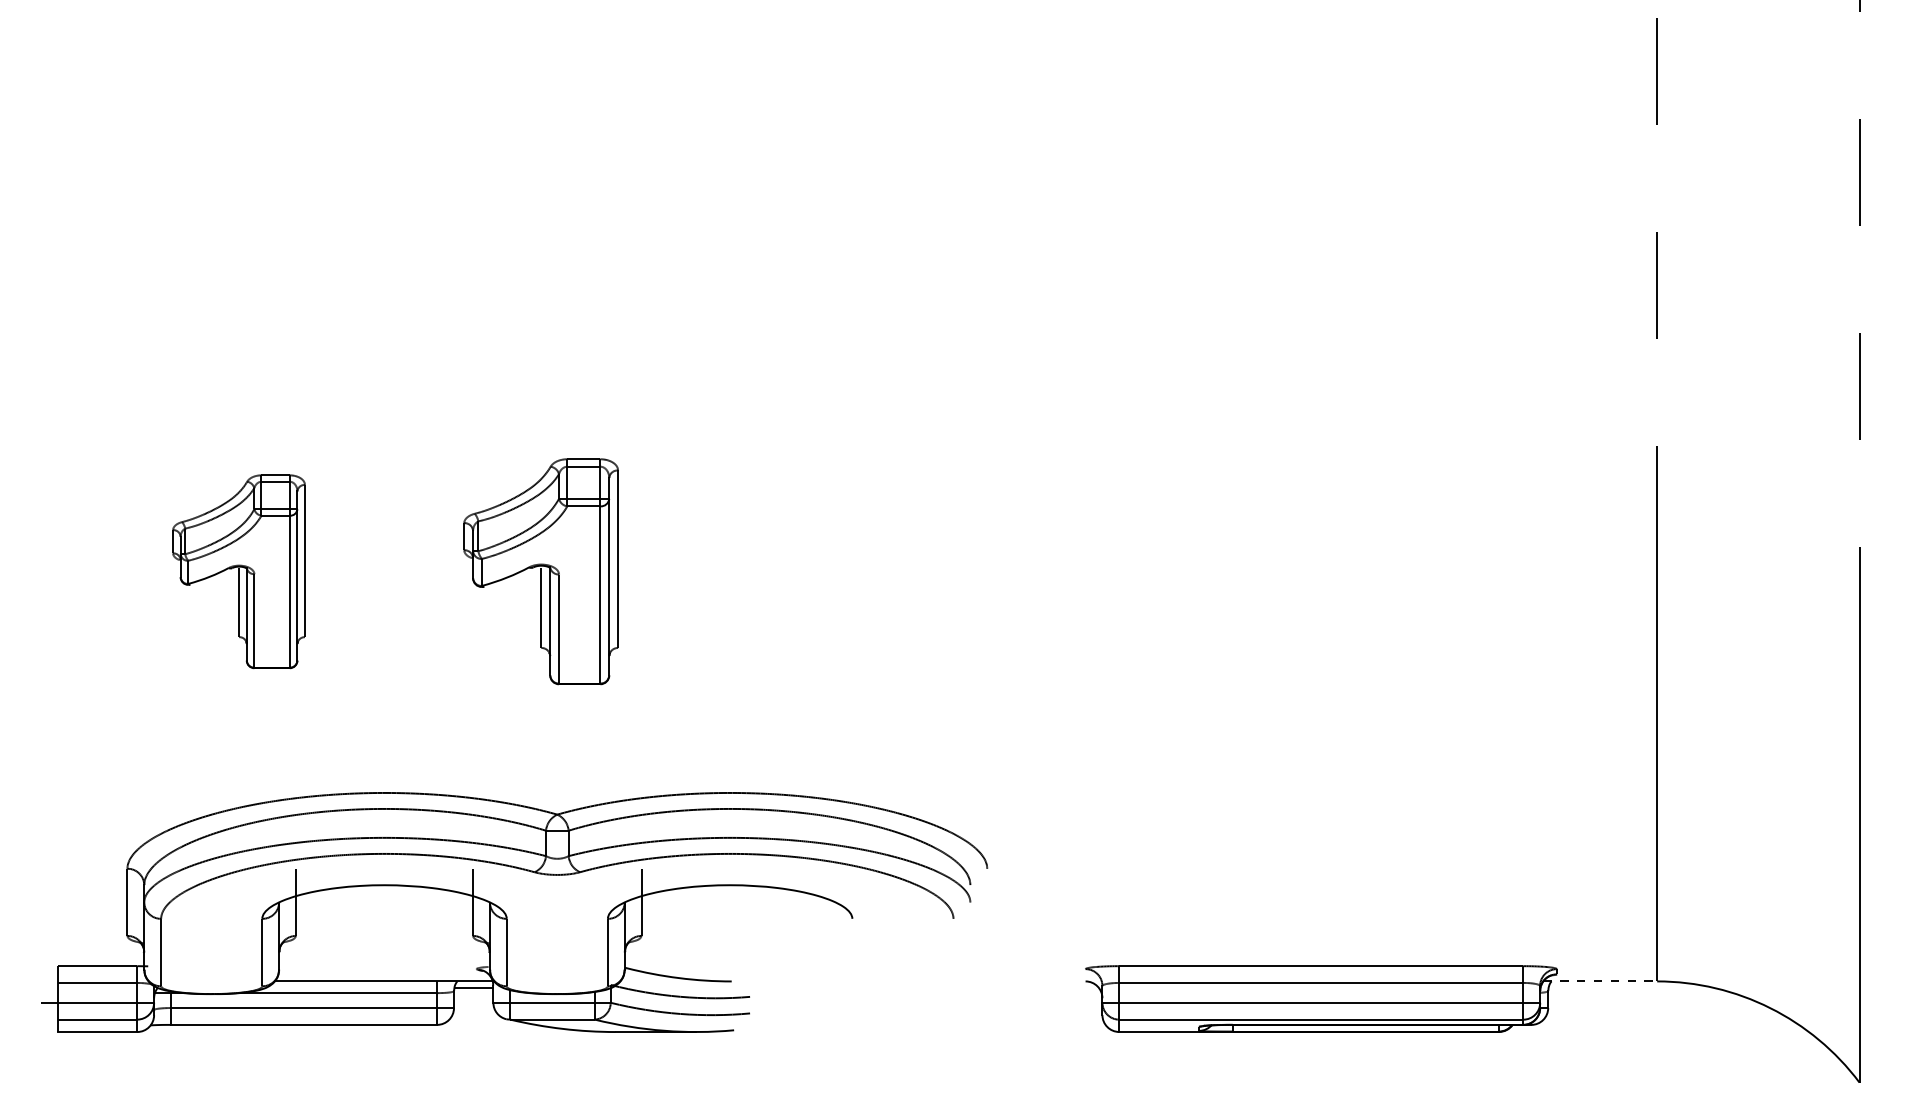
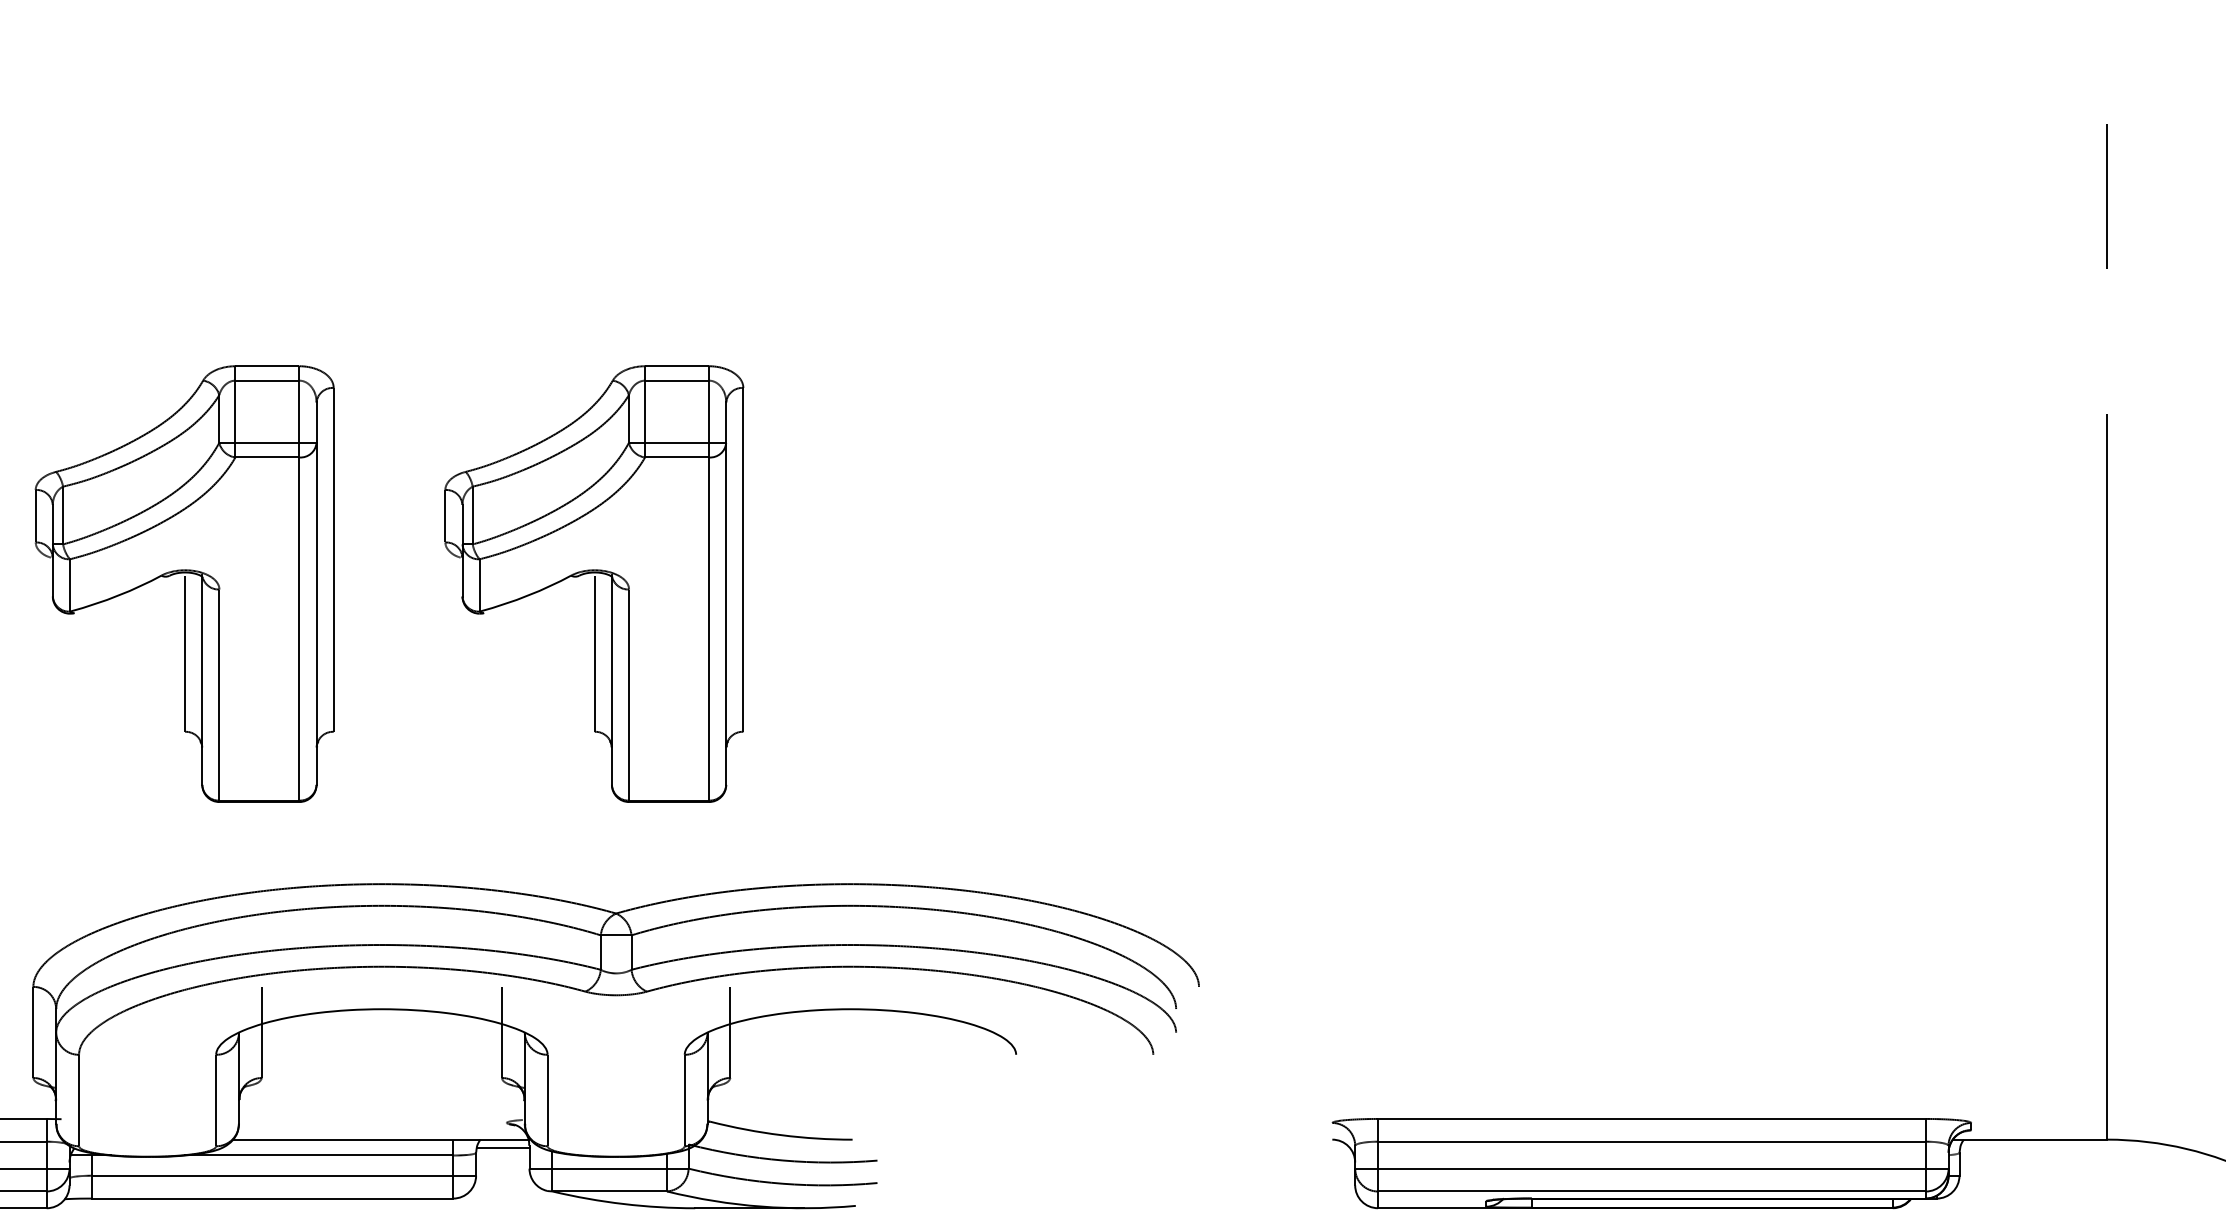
part: (238, 571) -> (183, 583), size x1.67
part: (540, 571) -> (593, 583), size x1.43
line: (1600, 981) -> (2030, 1139), dashed -> solid

